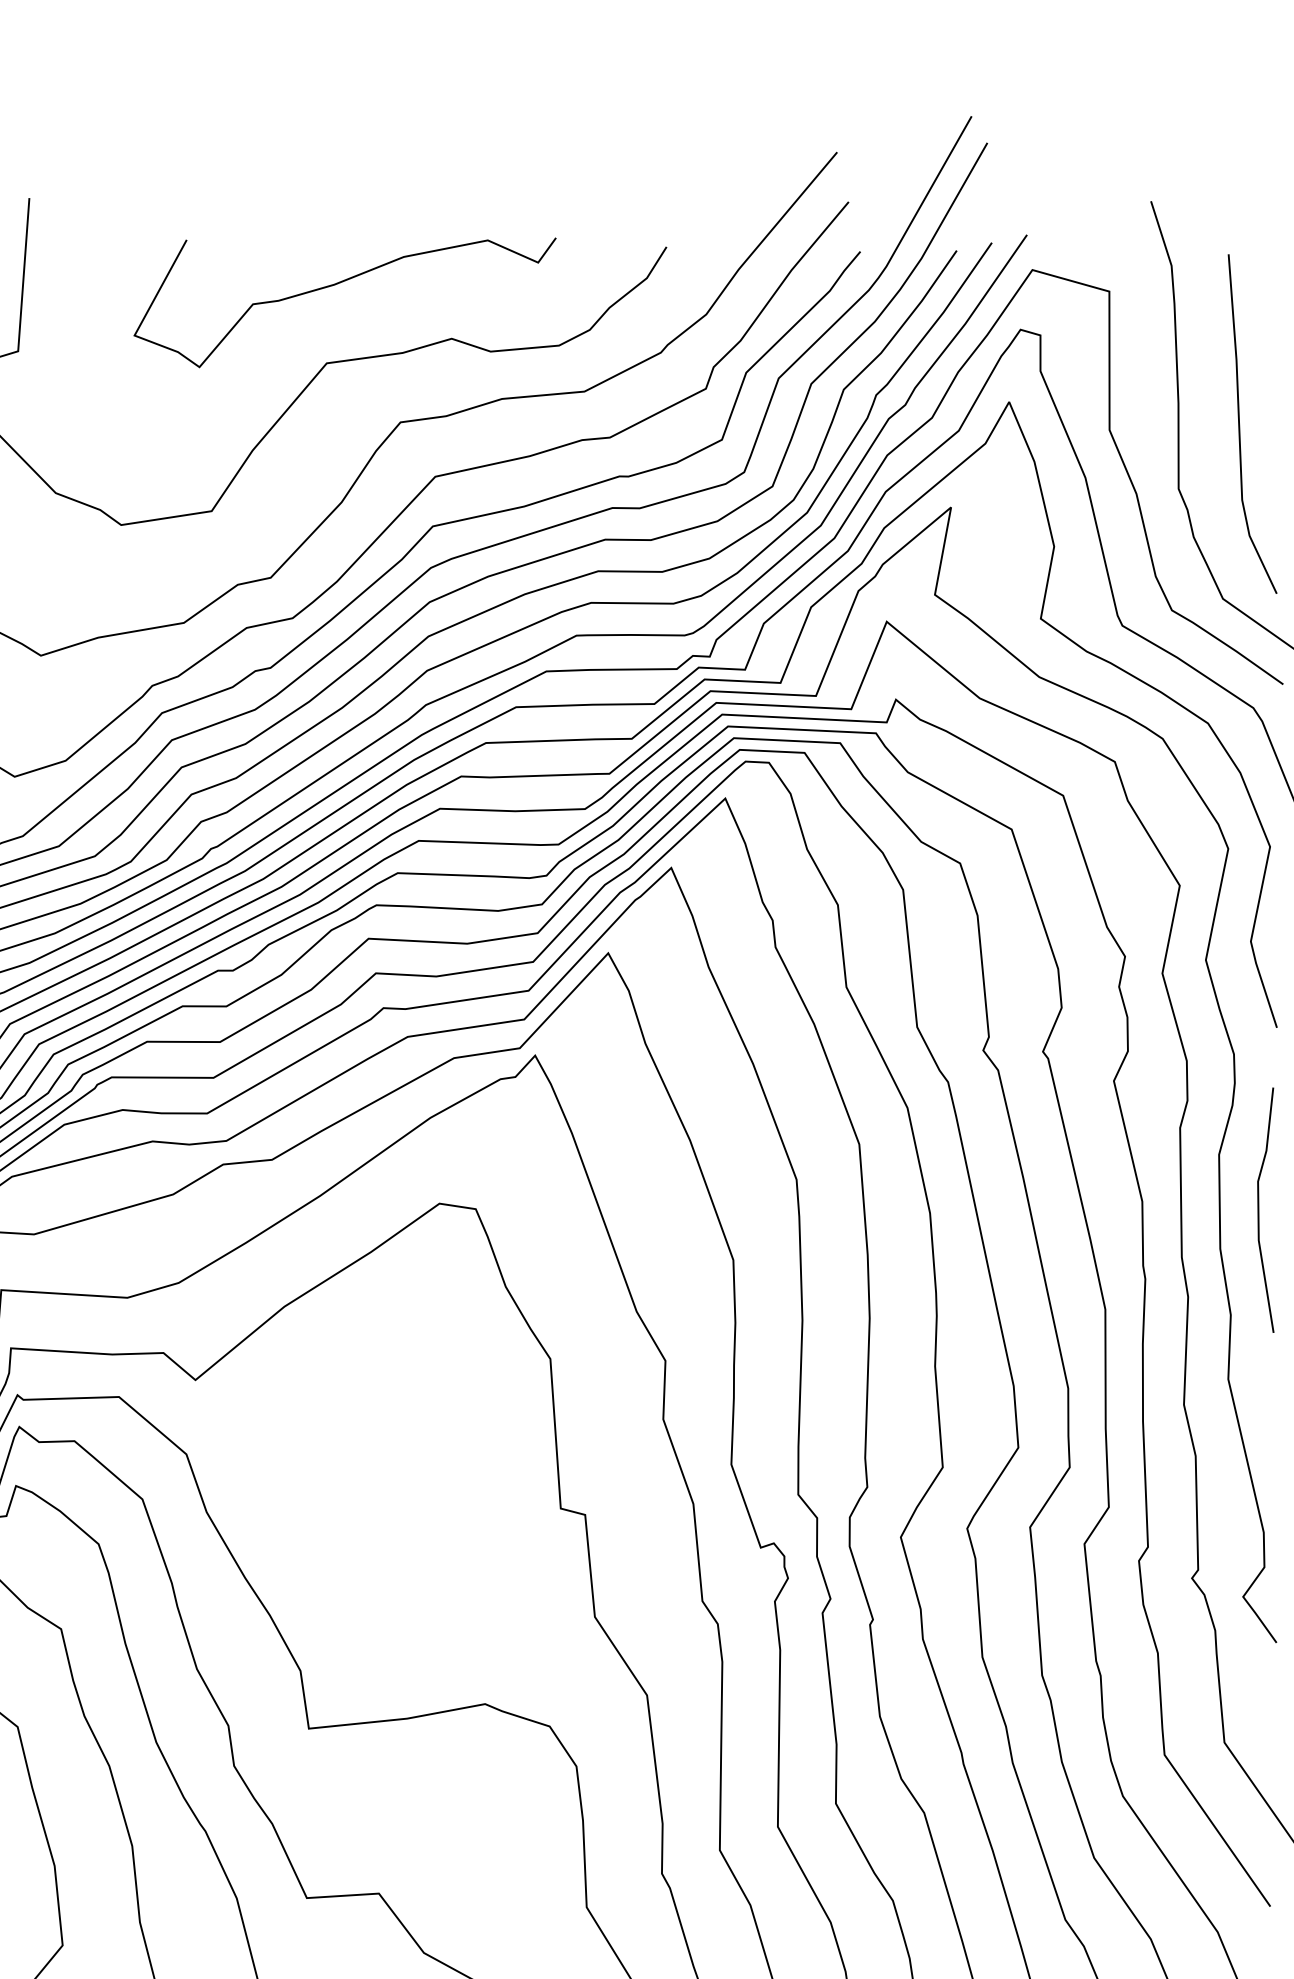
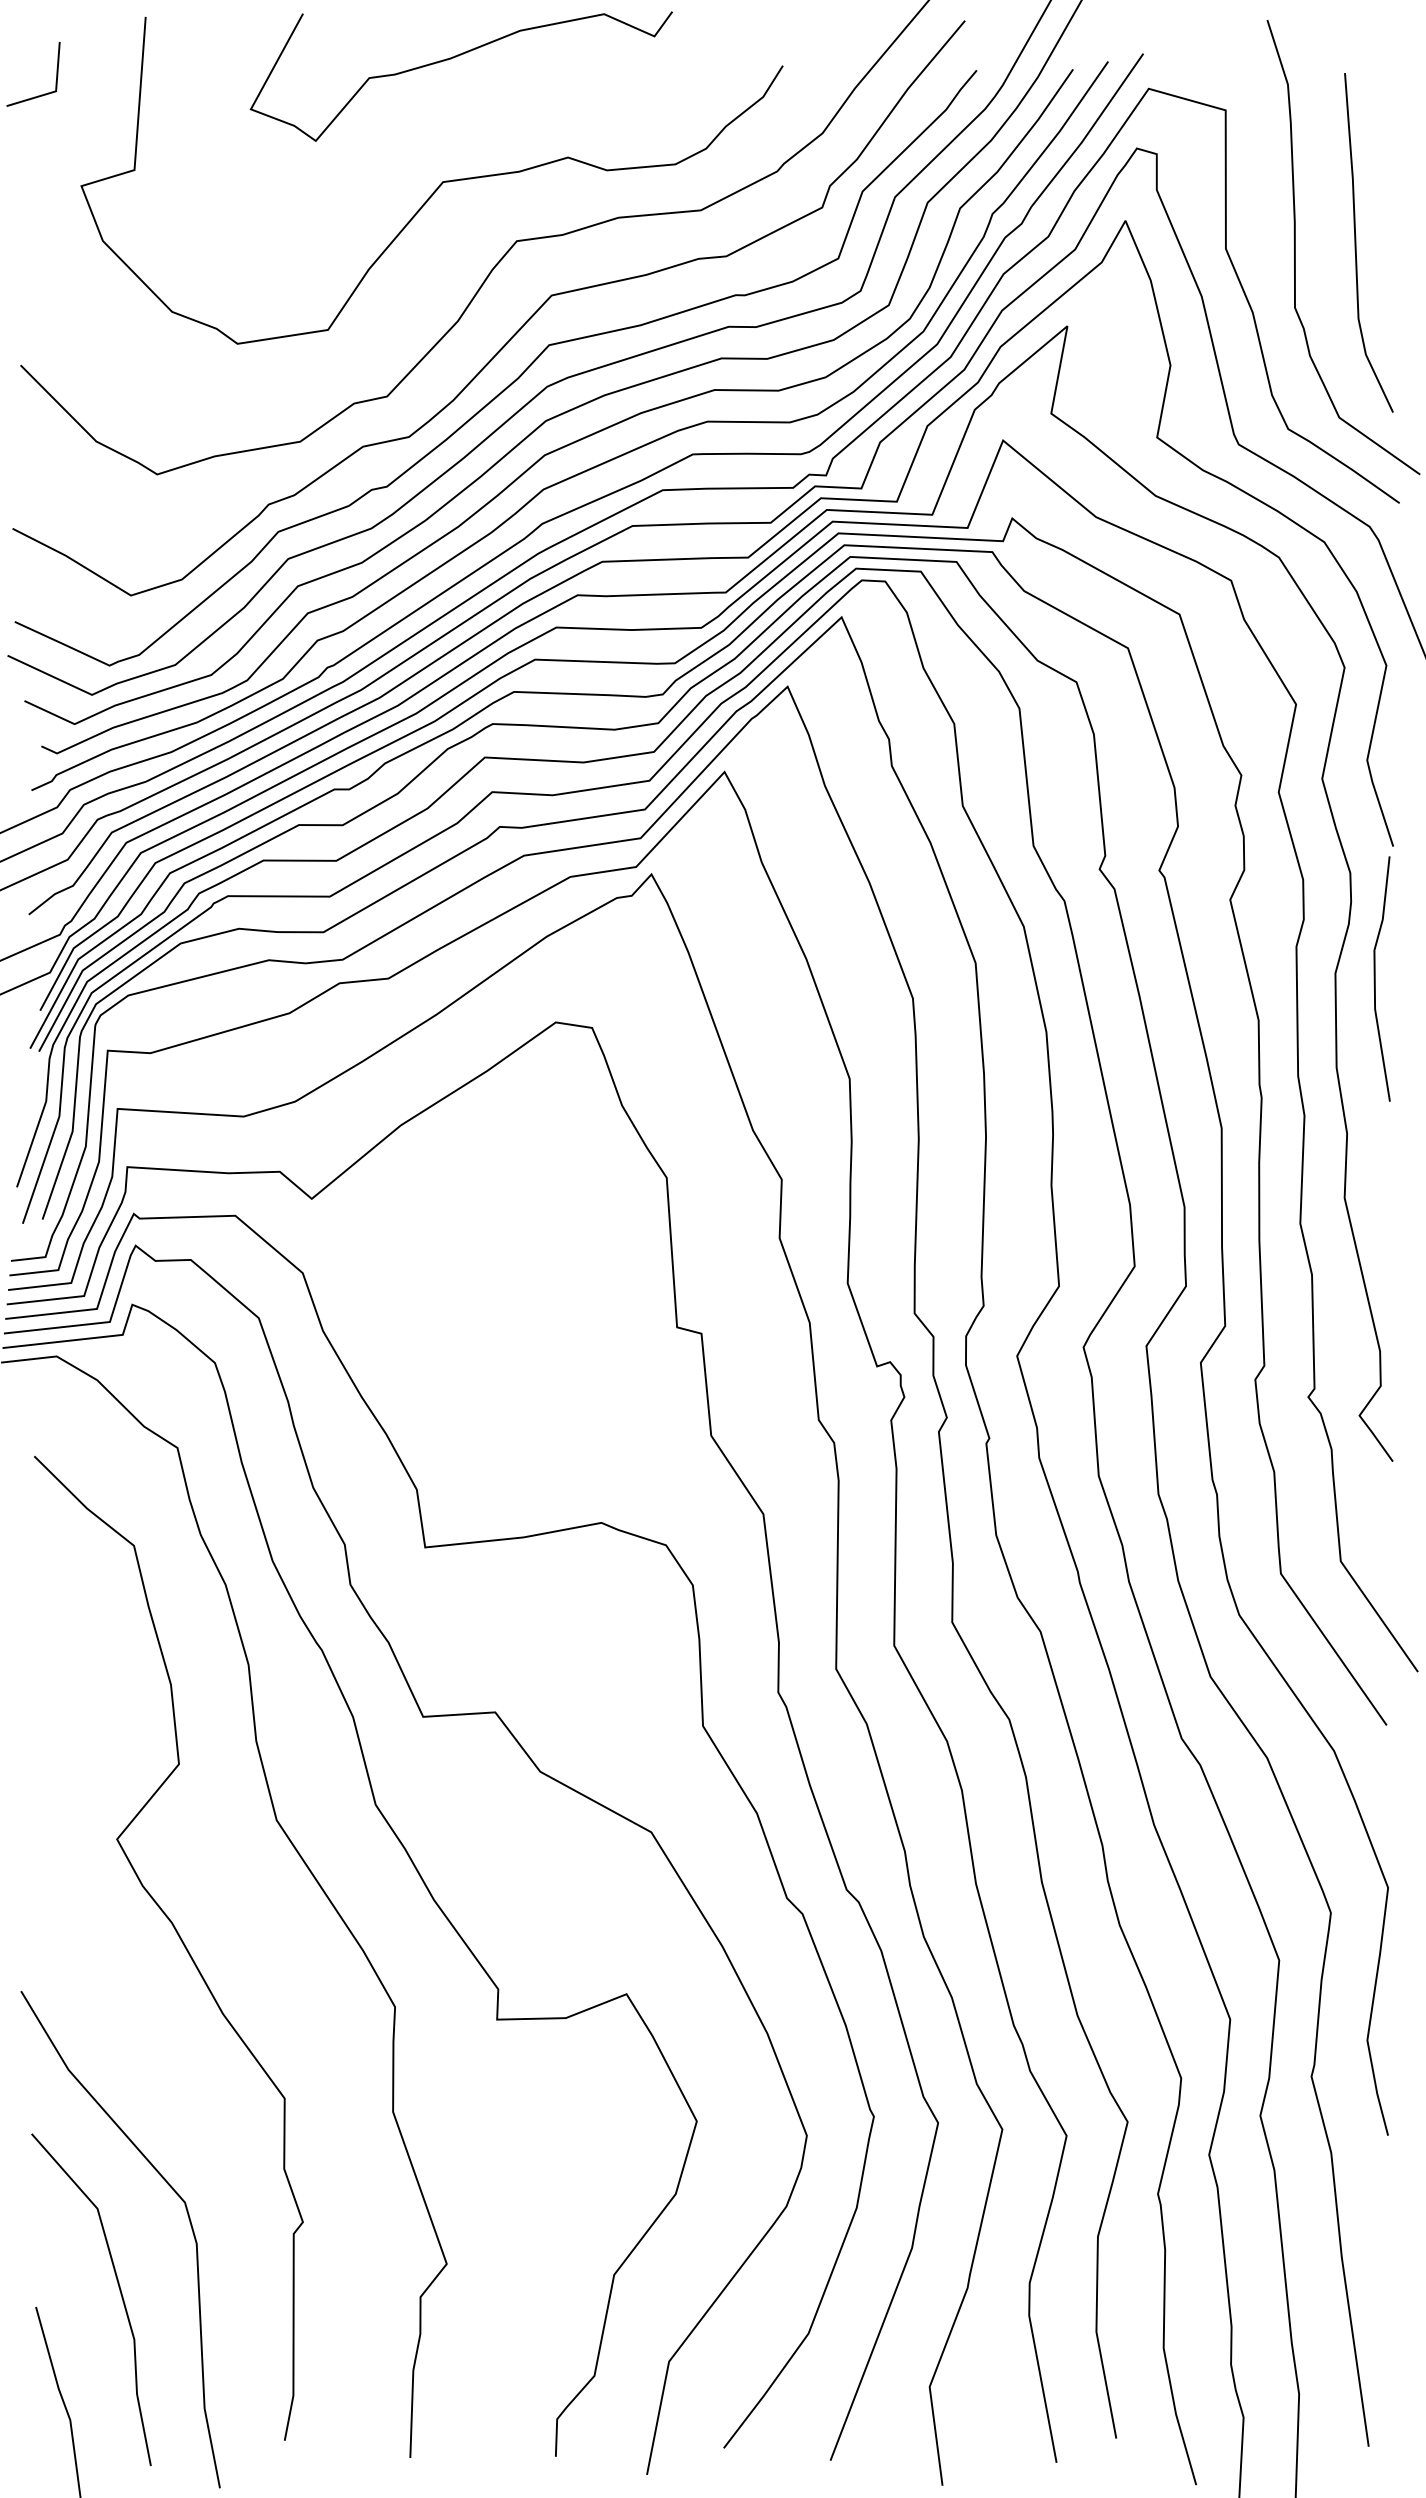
curve: (335, 285) -> (451, 59), moved
line: (1259, 1209) -> (1375, 978), moved

